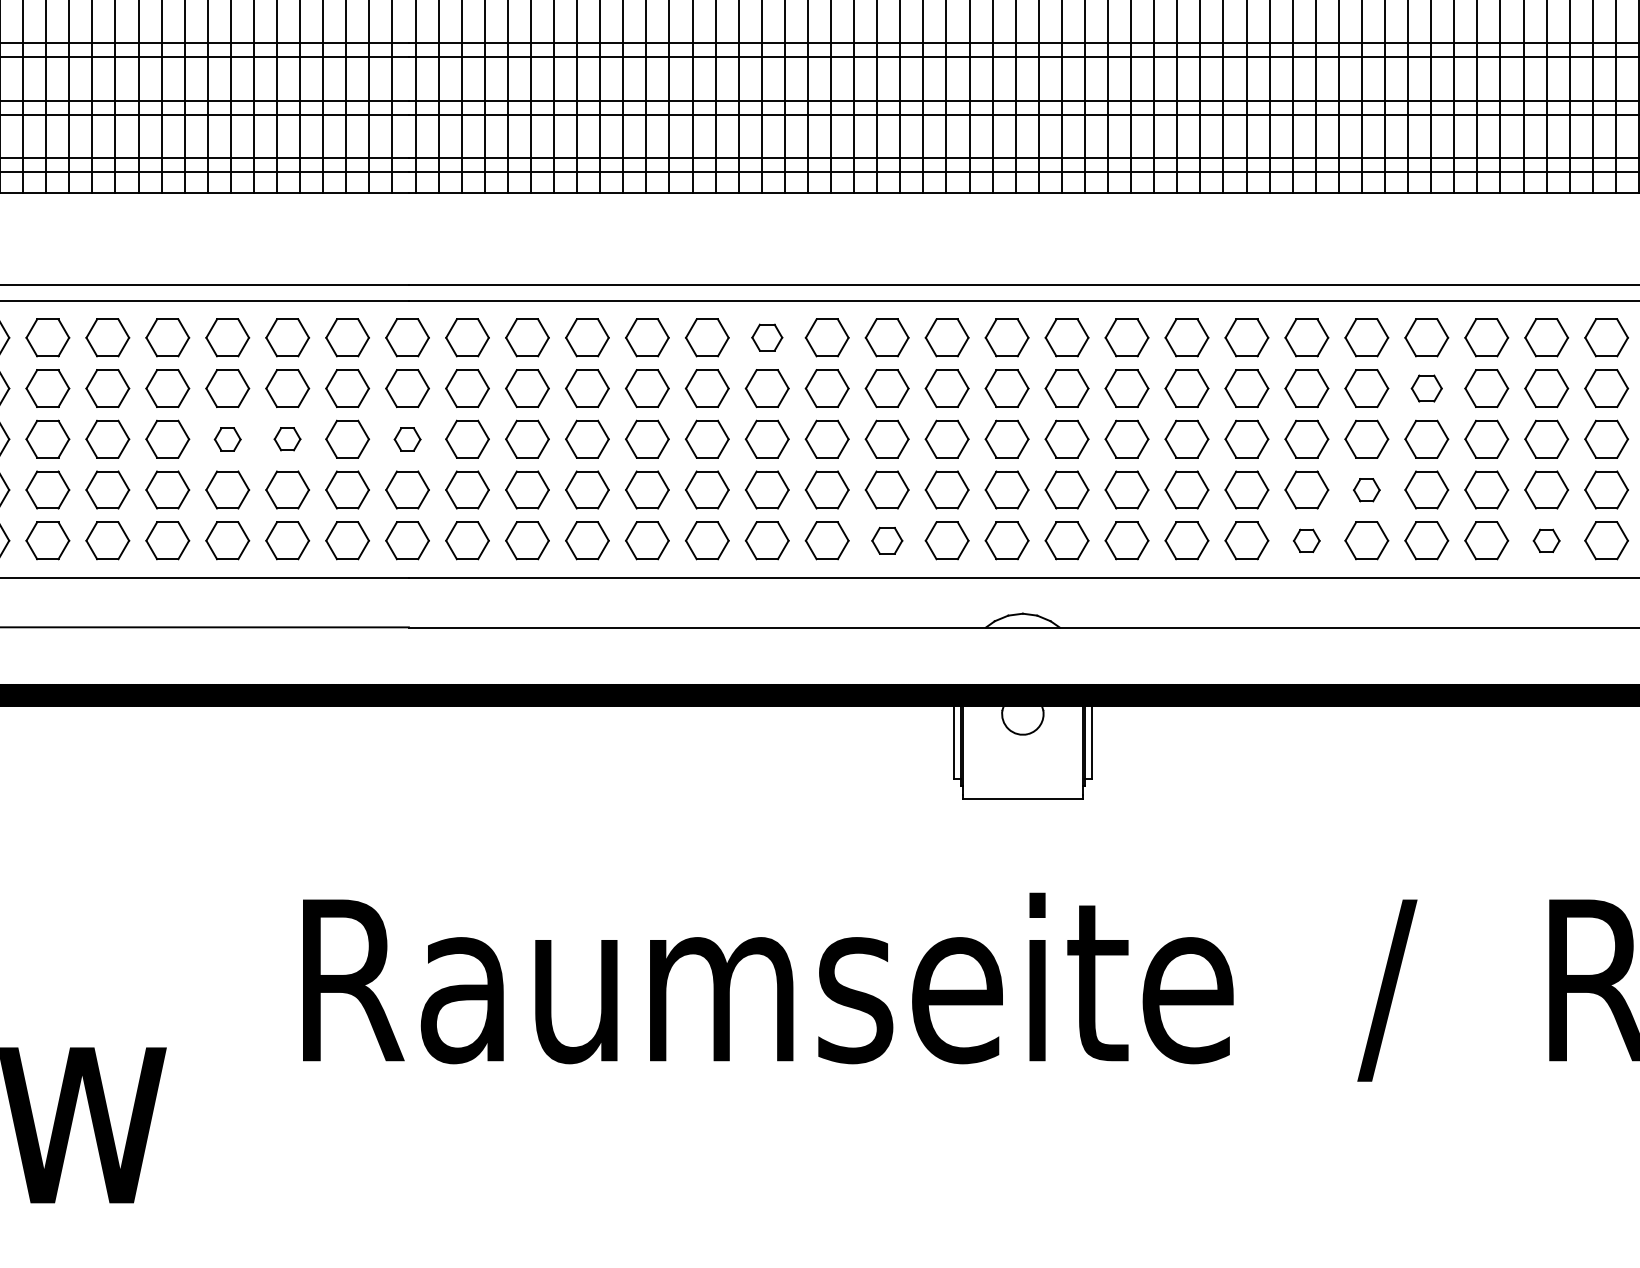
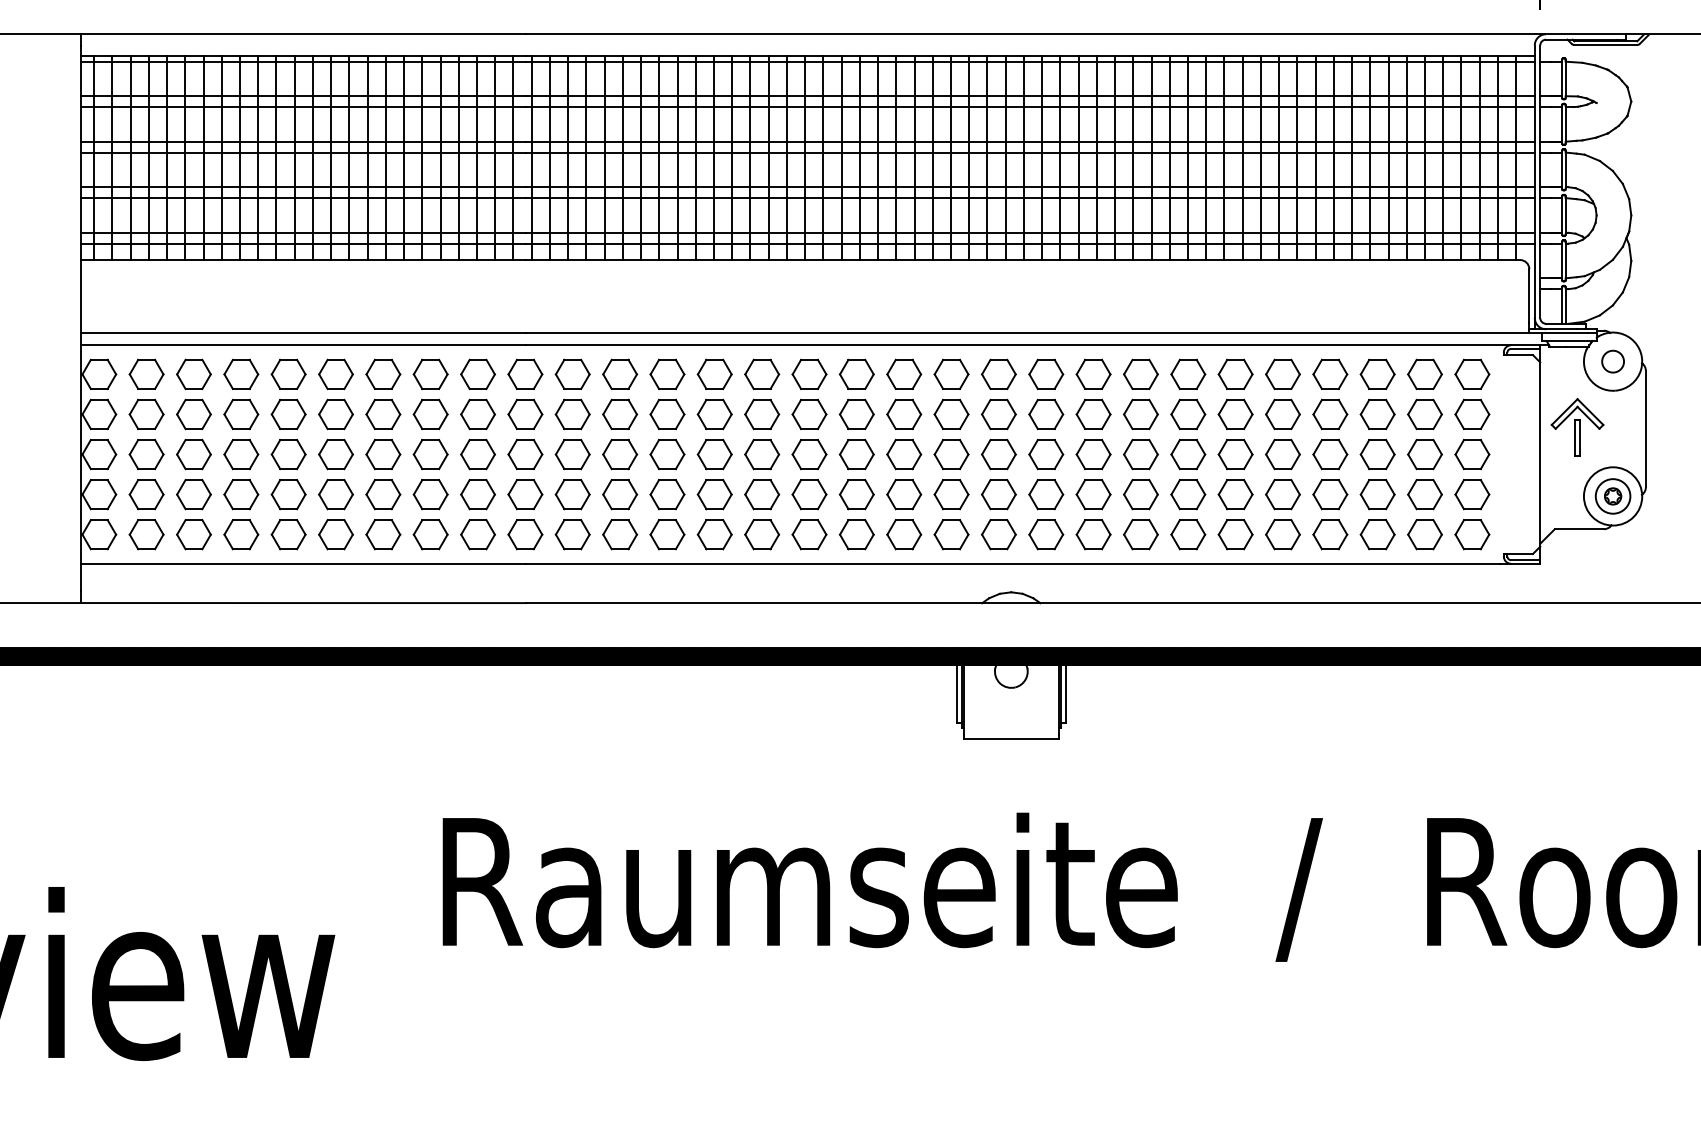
part: (767, 336) -> (809, 373), size x1.43
part: (1426, 388) -> (1330, 414), size x1.43
part: (227, 439) -> (383, 454), size x1.67
part: (287, 439) -> (430, 454), size x1.67
part: (407, 439) -> (525, 454), size x1.67
part: (1366, 489) -> (1282, 494), size x1.67
part: (887, 540) -> (904, 534), size x1.43
part: (1306, 540) -> (1235, 534), size x1.67
part: (1546, 540) -> (1424, 534), size x1.67

